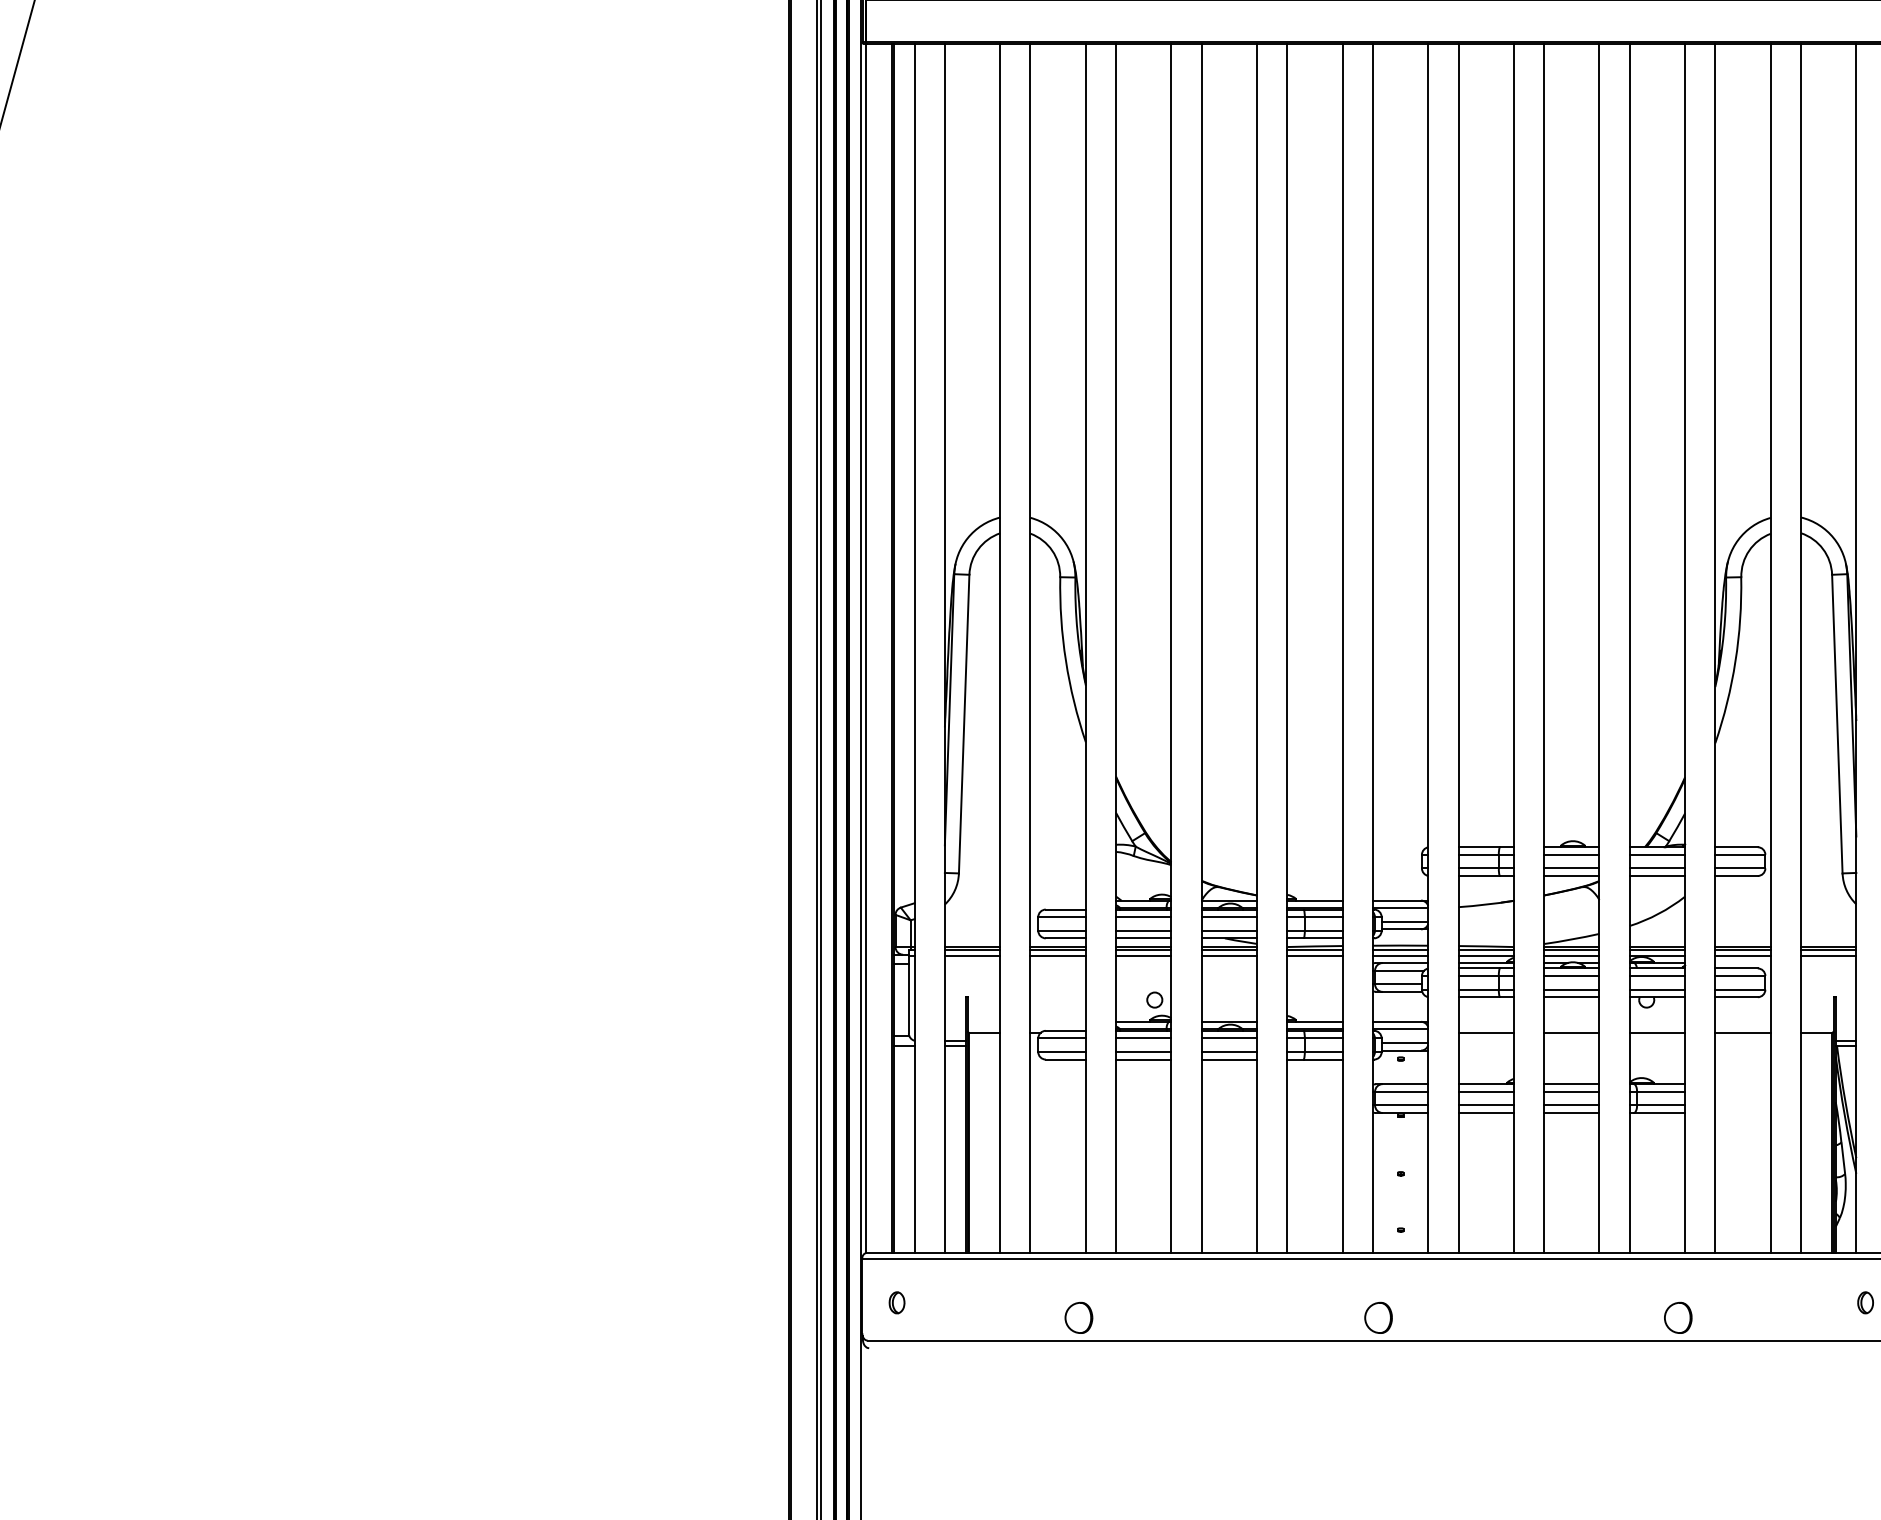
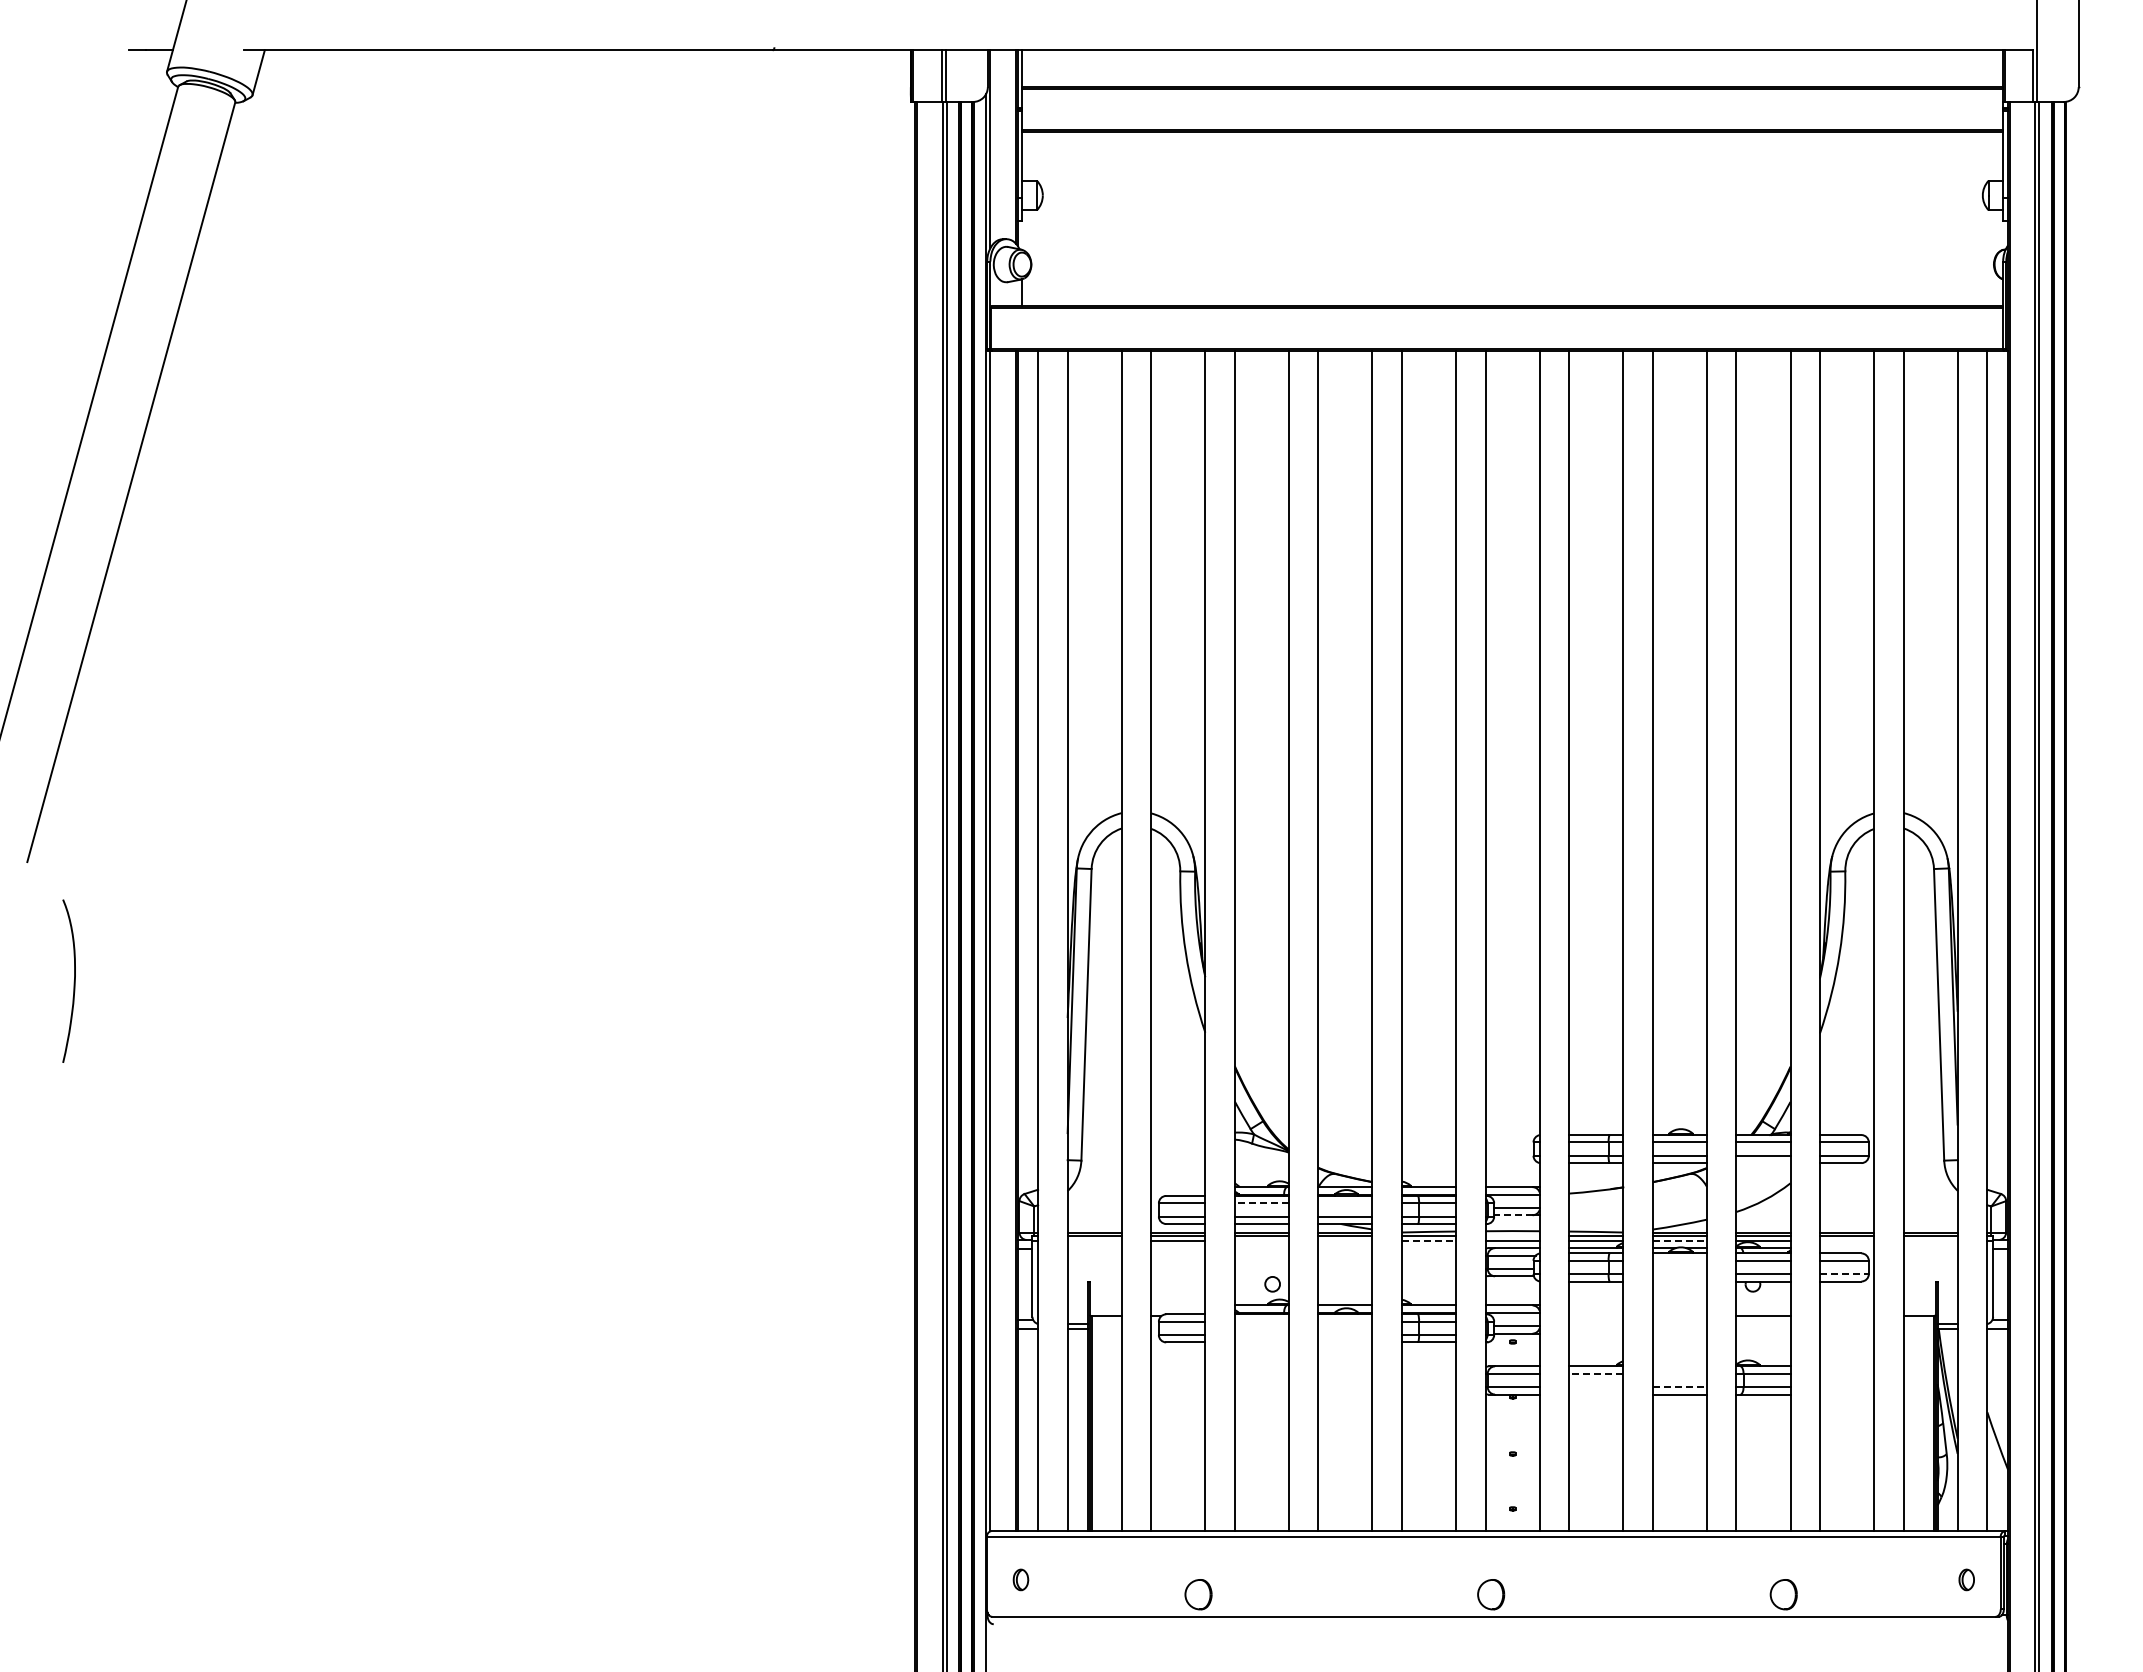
line: (1657, 876) -> (1763, 1163), removed
line: (1143, 917) -> (1261, 1203), solid -> dashed
line: (1229, 917) -> (1345, 1203), removed
line: (1400, 929) -> (1512, 1215), solid -> dashed
line: (1400, 950) -> (1512, 1235), removed
line: (972, 956) -> (1094, 1241), removed
line: (1143, 956) -> (1261, 1241), removed
line: (1229, 956) -> (1345, 1241), removed
line: (1315, 956) -> (1429, 1241), solid -> dashed
line: (1571, 956) -> (1679, 1241), solid -> dashed
line: (1743, 956) -> (1847, 1241), removed
line: (1828, 956) -> (1930, 1241), removed
line: (1571, 975) -> (1679, 1260), removed
line: (1571, 990) -> (1679, 1274), removed
line: (1740, 990) -> (1844, 1274), solid -> dashed
line: (1571, 997) -> (1679, 1281), removed
line: (1486, 1033) -> (1596, 1316), removed
line: (1571, 1033) -> (1679, 1316), removed
line: (1743, 1033) -> (1847, 1316), removed
line: (1143, 1038) -> (1261, 1321), removed
line: (1229, 1038) -> (1345, 1321), removed
line: (1143, 1052) -> (1261, 1335), removed
line: (1229, 1052) -> (1345, 1335), removed
line: (1143, 1059) -> (1261, 1342), removed
line: (1229, 1059) -> (1345, 1342), removed
line: (1571, 1084) -> (1679, 1366), removed
line: (1485, 1091) -> (1595, 1373), solid -> dashed
line: (1571, 1091) -> (1679, 1373), removed
line: (1486, 1105) -> (1596, 1387), removed
line: (1571, 1105) -> (1679, 1387), solid -> dashed
line: (1486, 1112) -> (1596, 1394), removed

